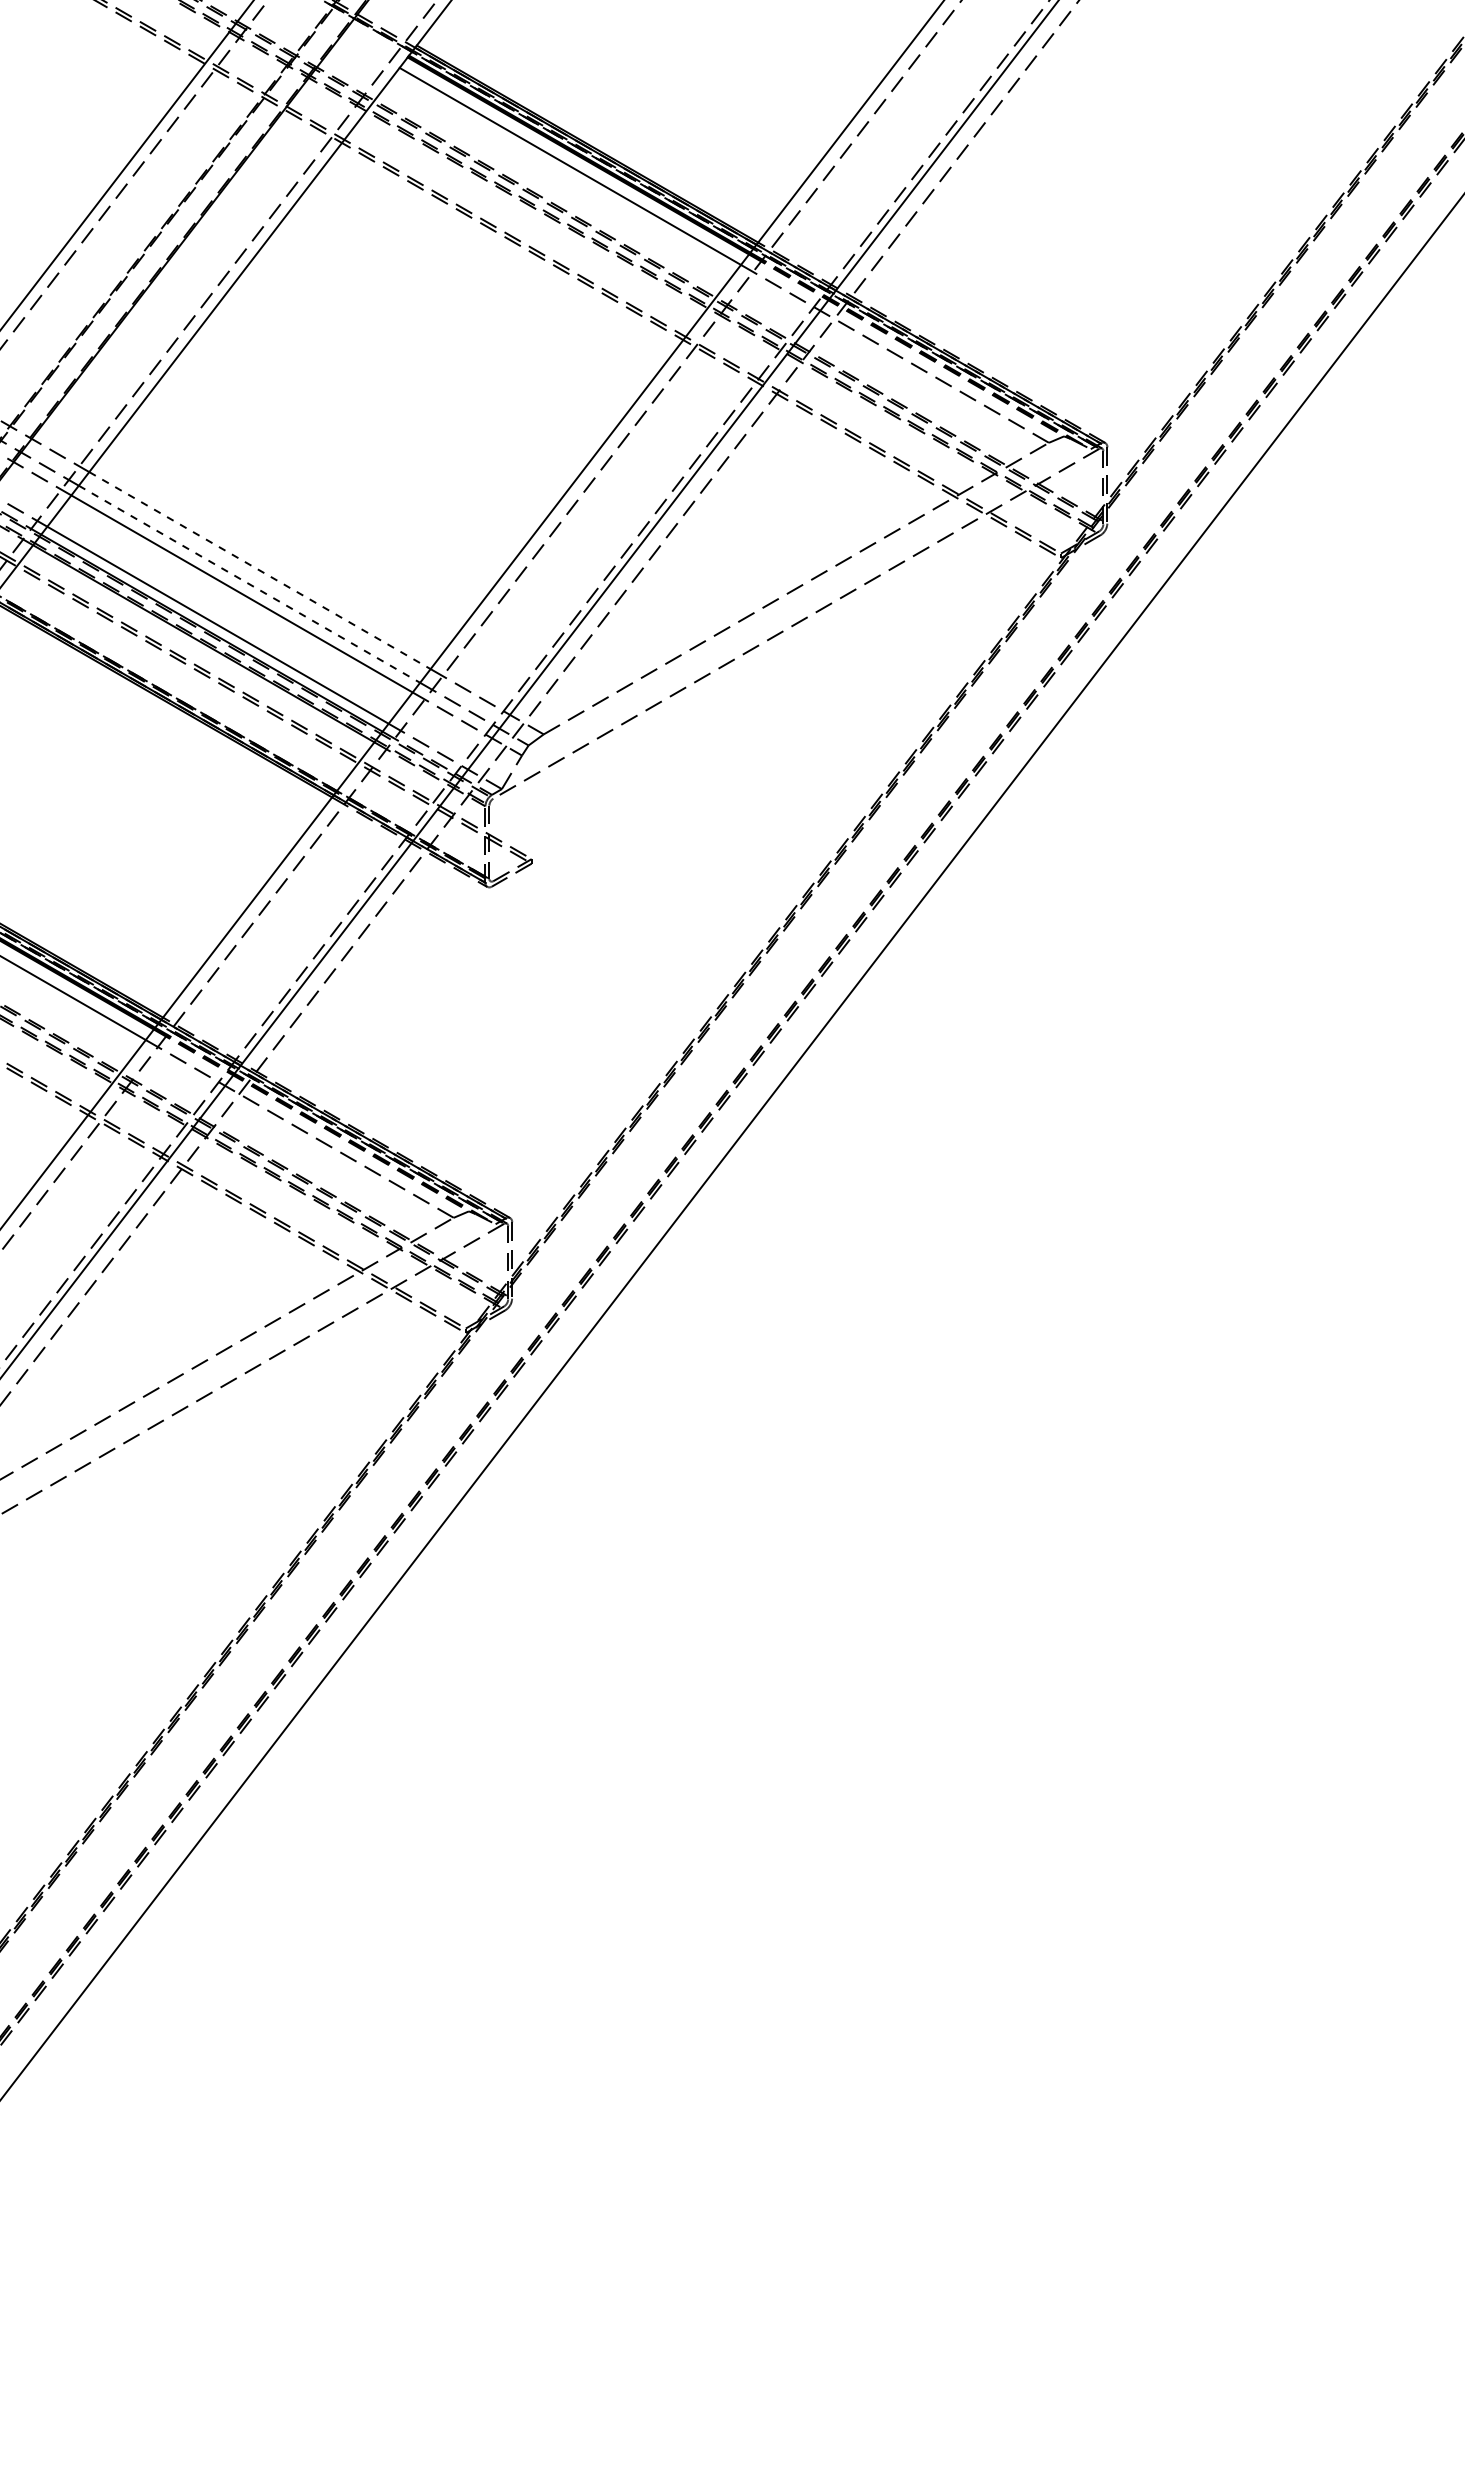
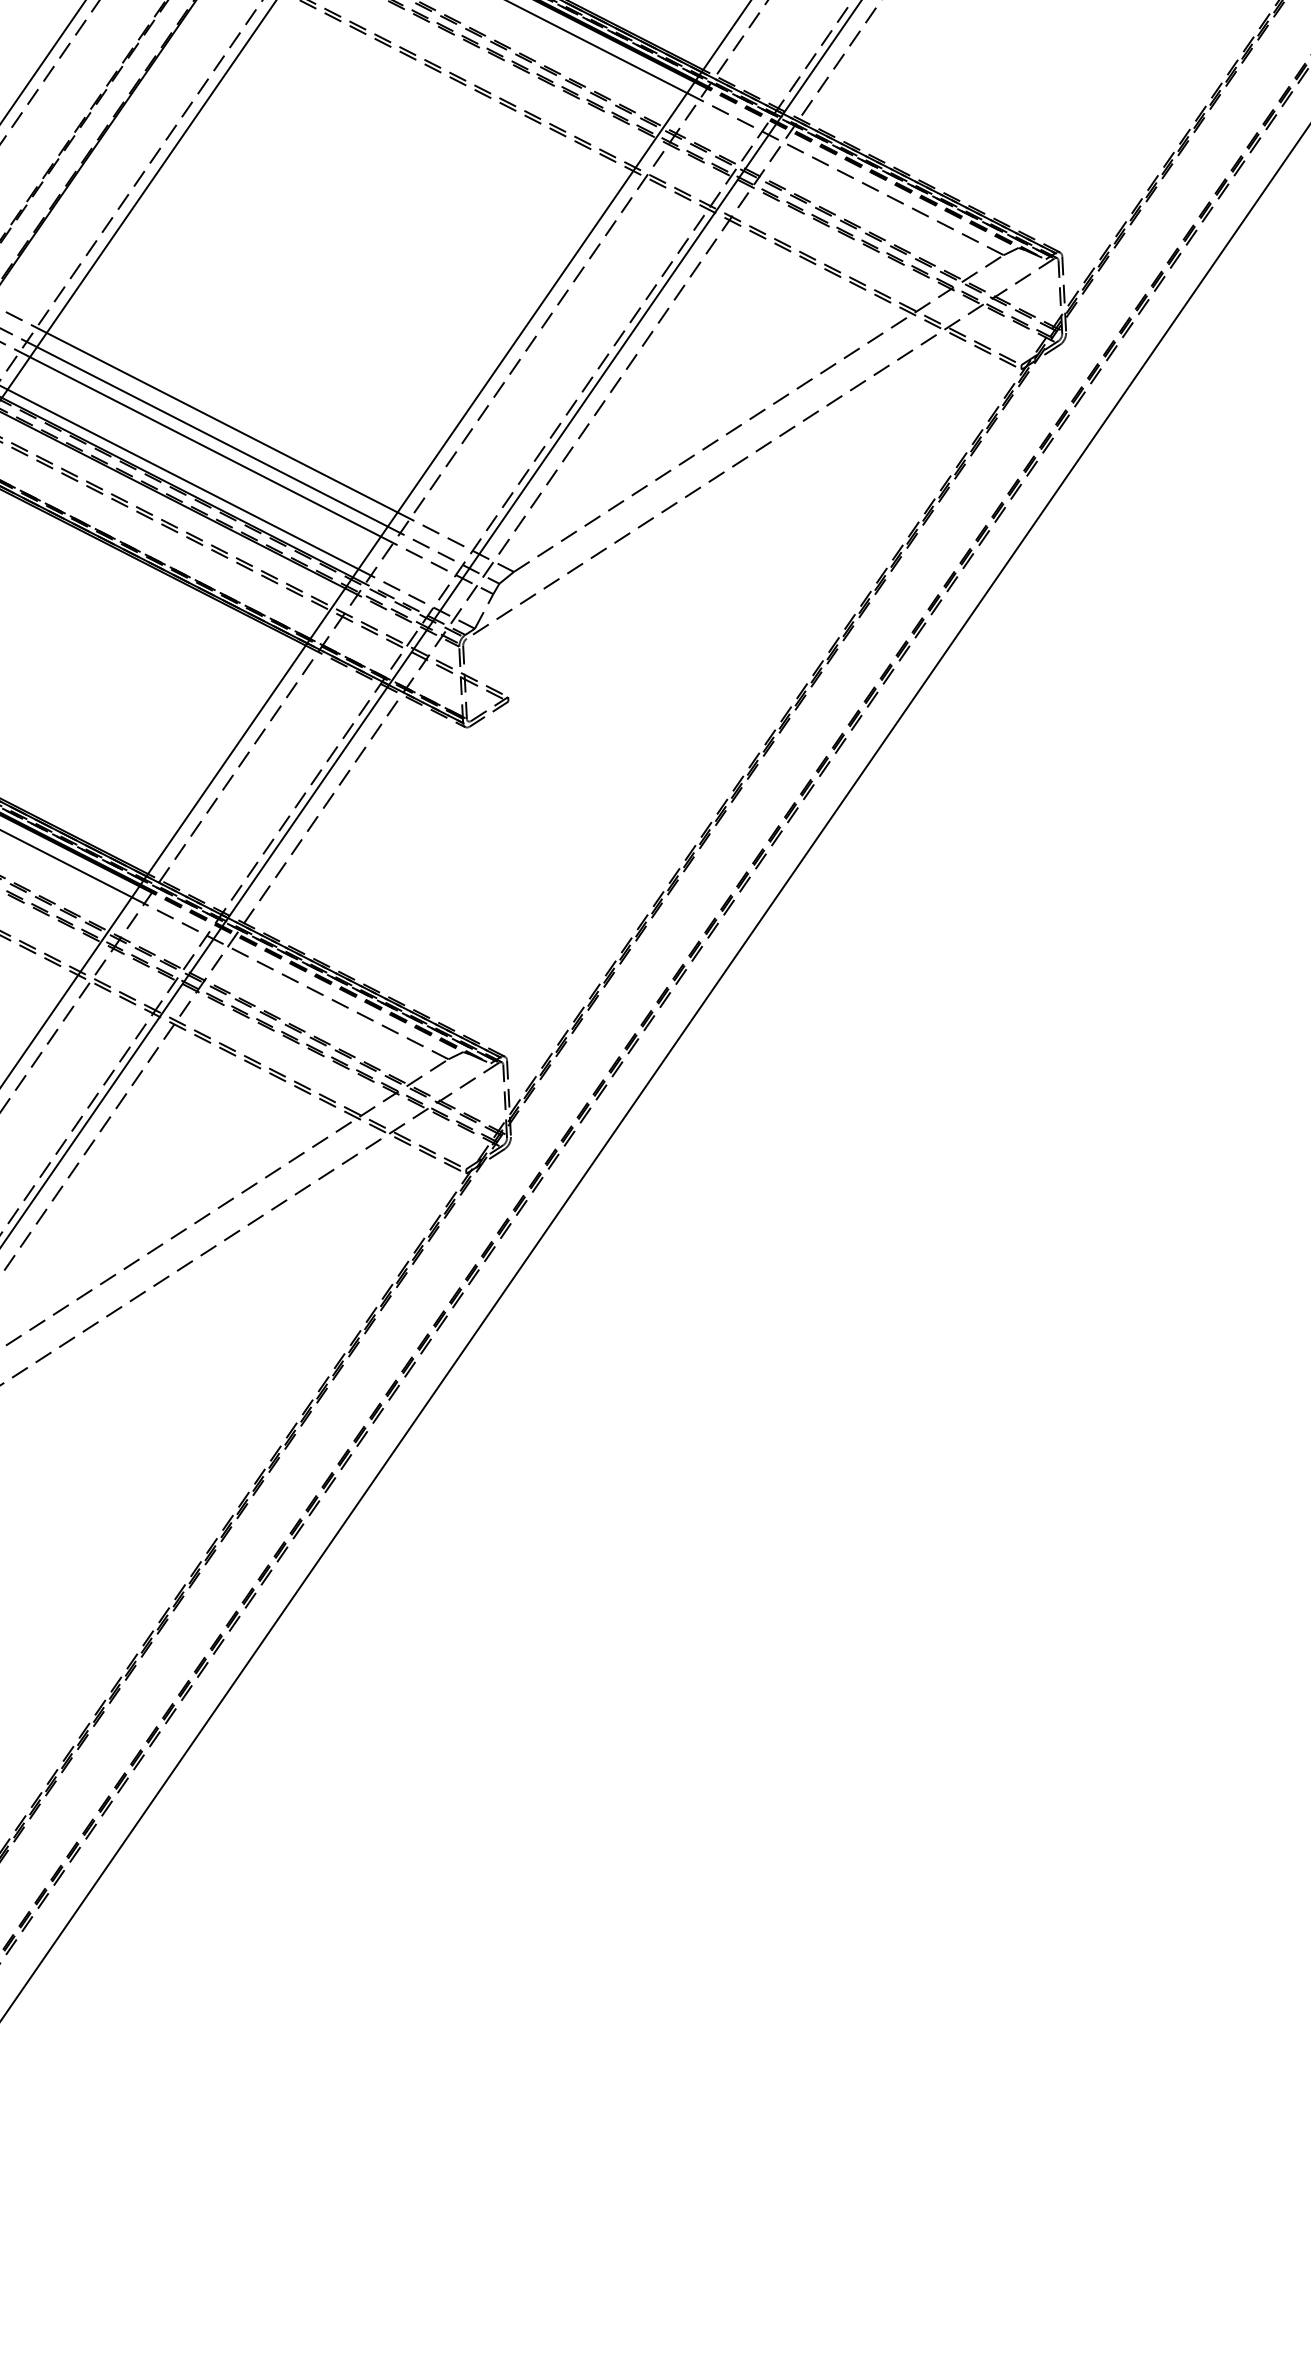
line: (260, 570) -> (222, 422), dashed -> solid
line: (249, 584) -> (212, 437), dashed -> solid

